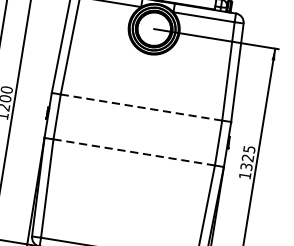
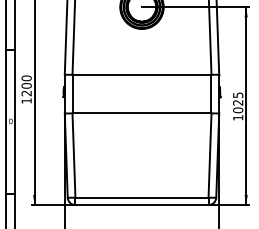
line: (140, 107) -> (141, 74), dashed -> solid
line: (133, 152) -> (141, 113), dashed -> solid
text: (246, 167) -> (238, 110), 1325 -> 1025

